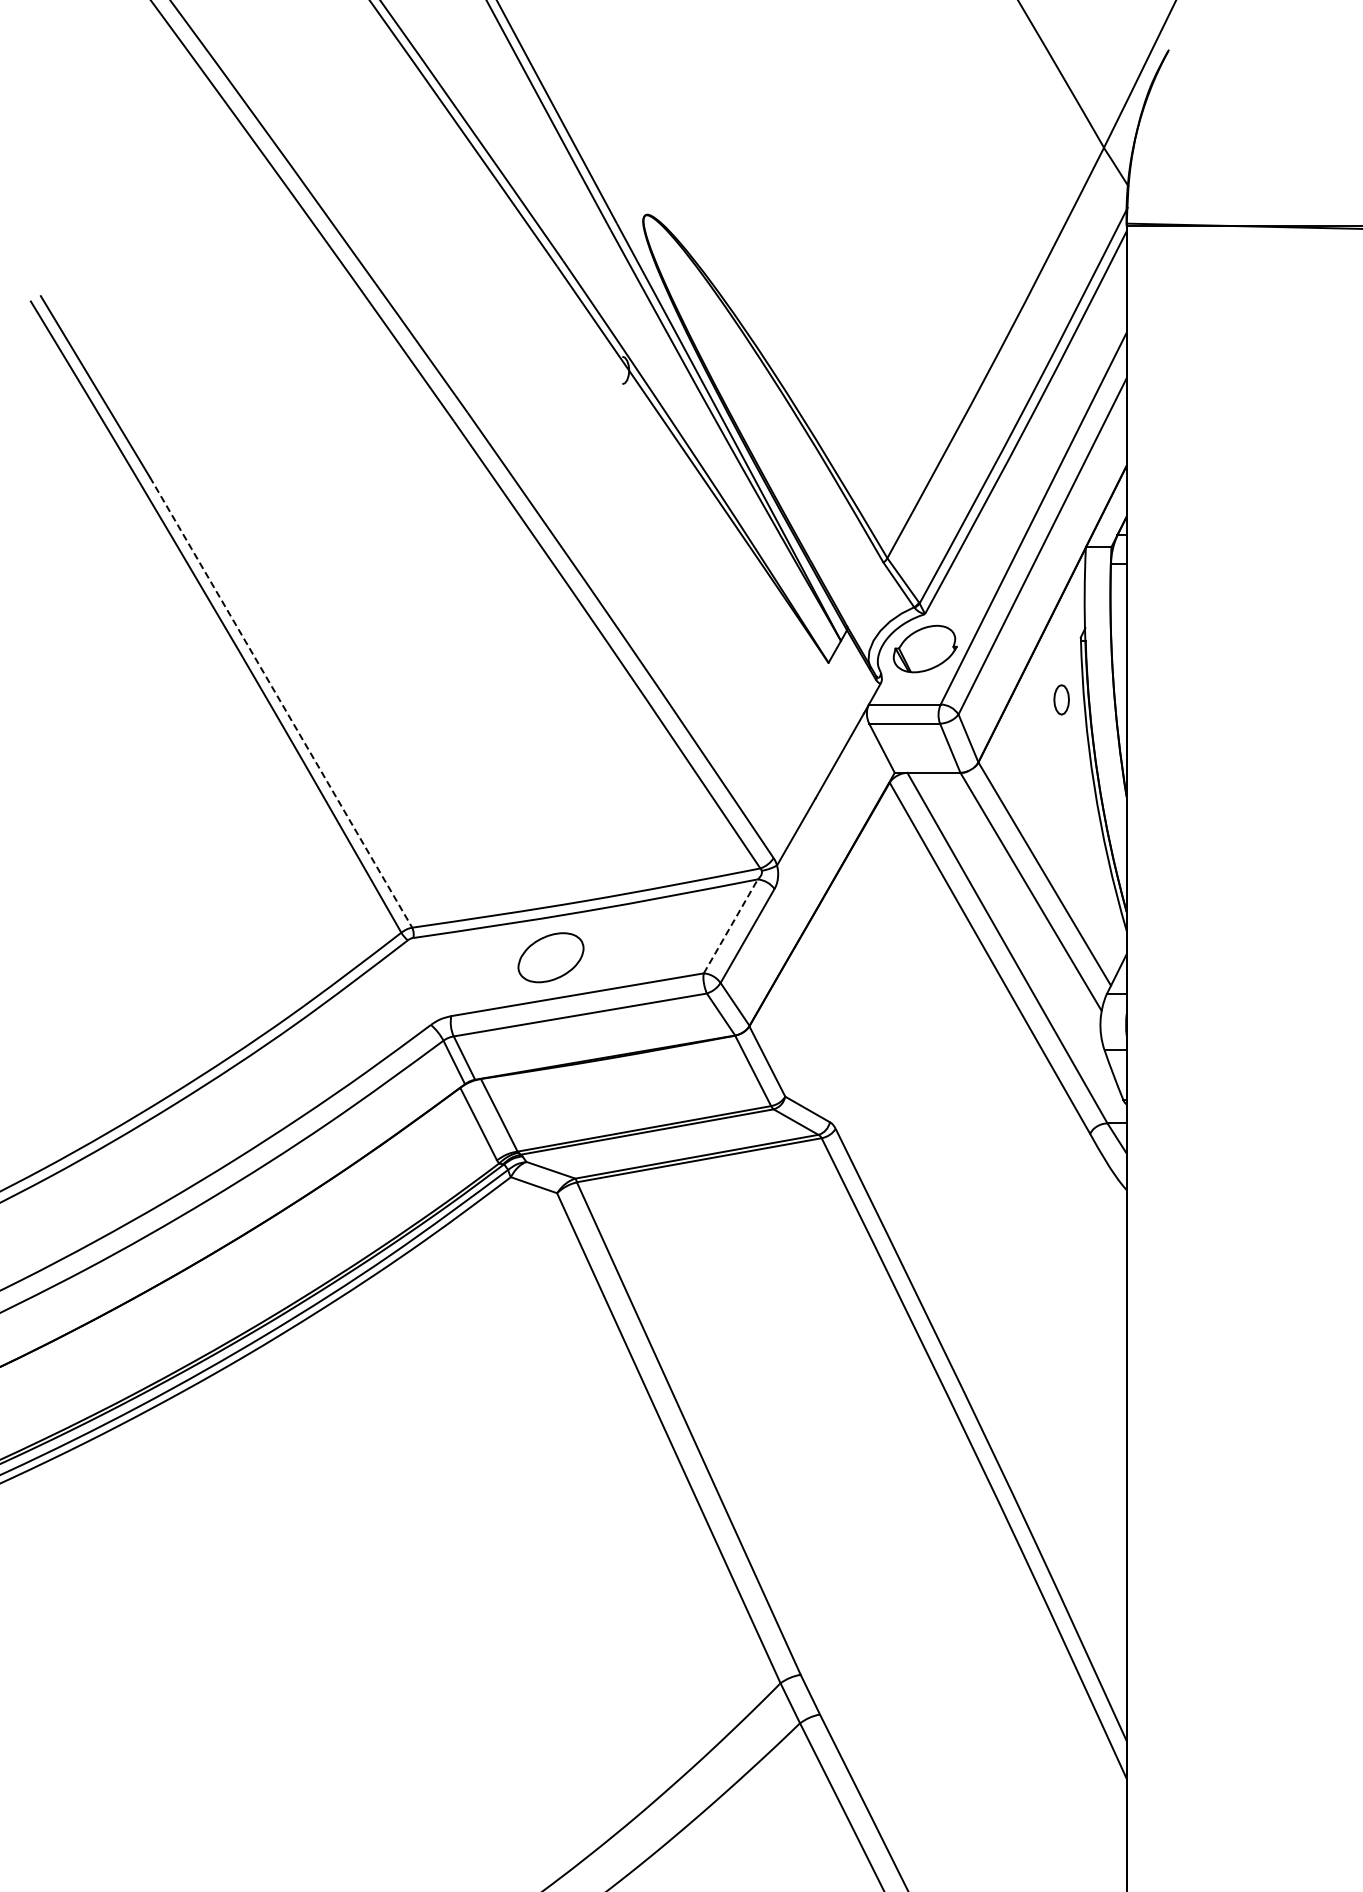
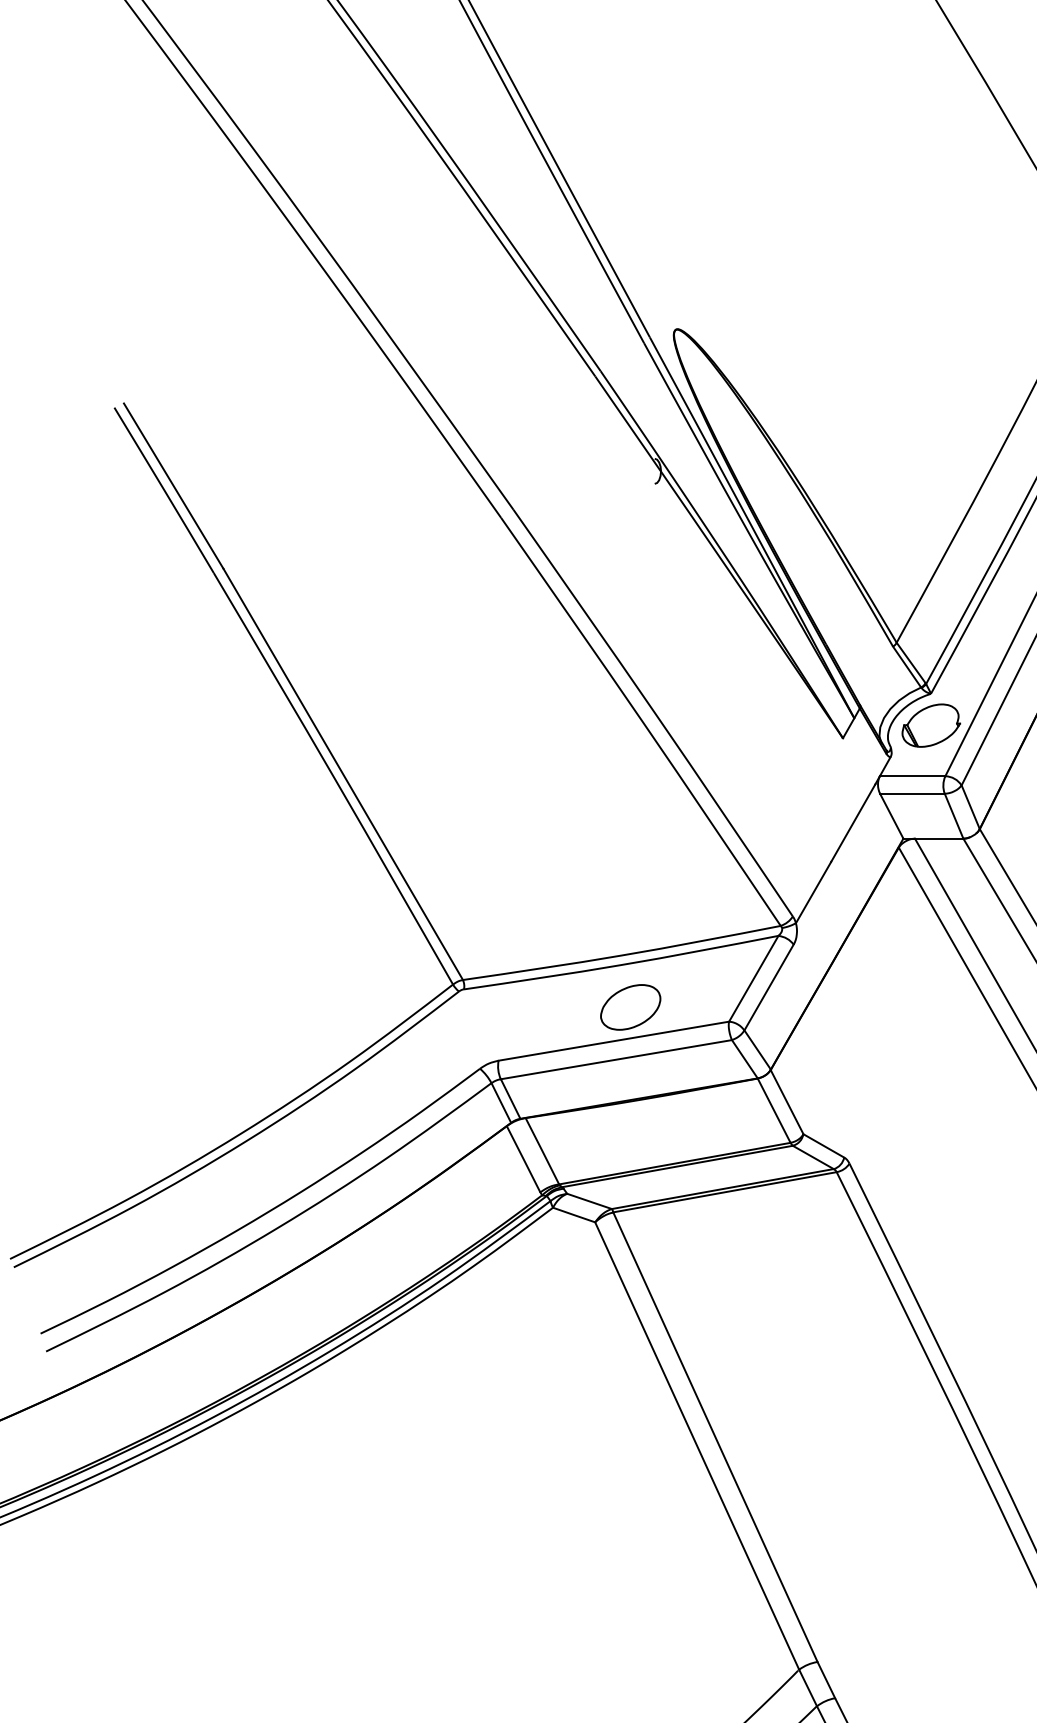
line: (281, 702) -> (343, 774), dashed -> solid
line: (731, 925) -> (754, 977), dashed -> solid
part: (550, 957) -> (630, 1007), moved

